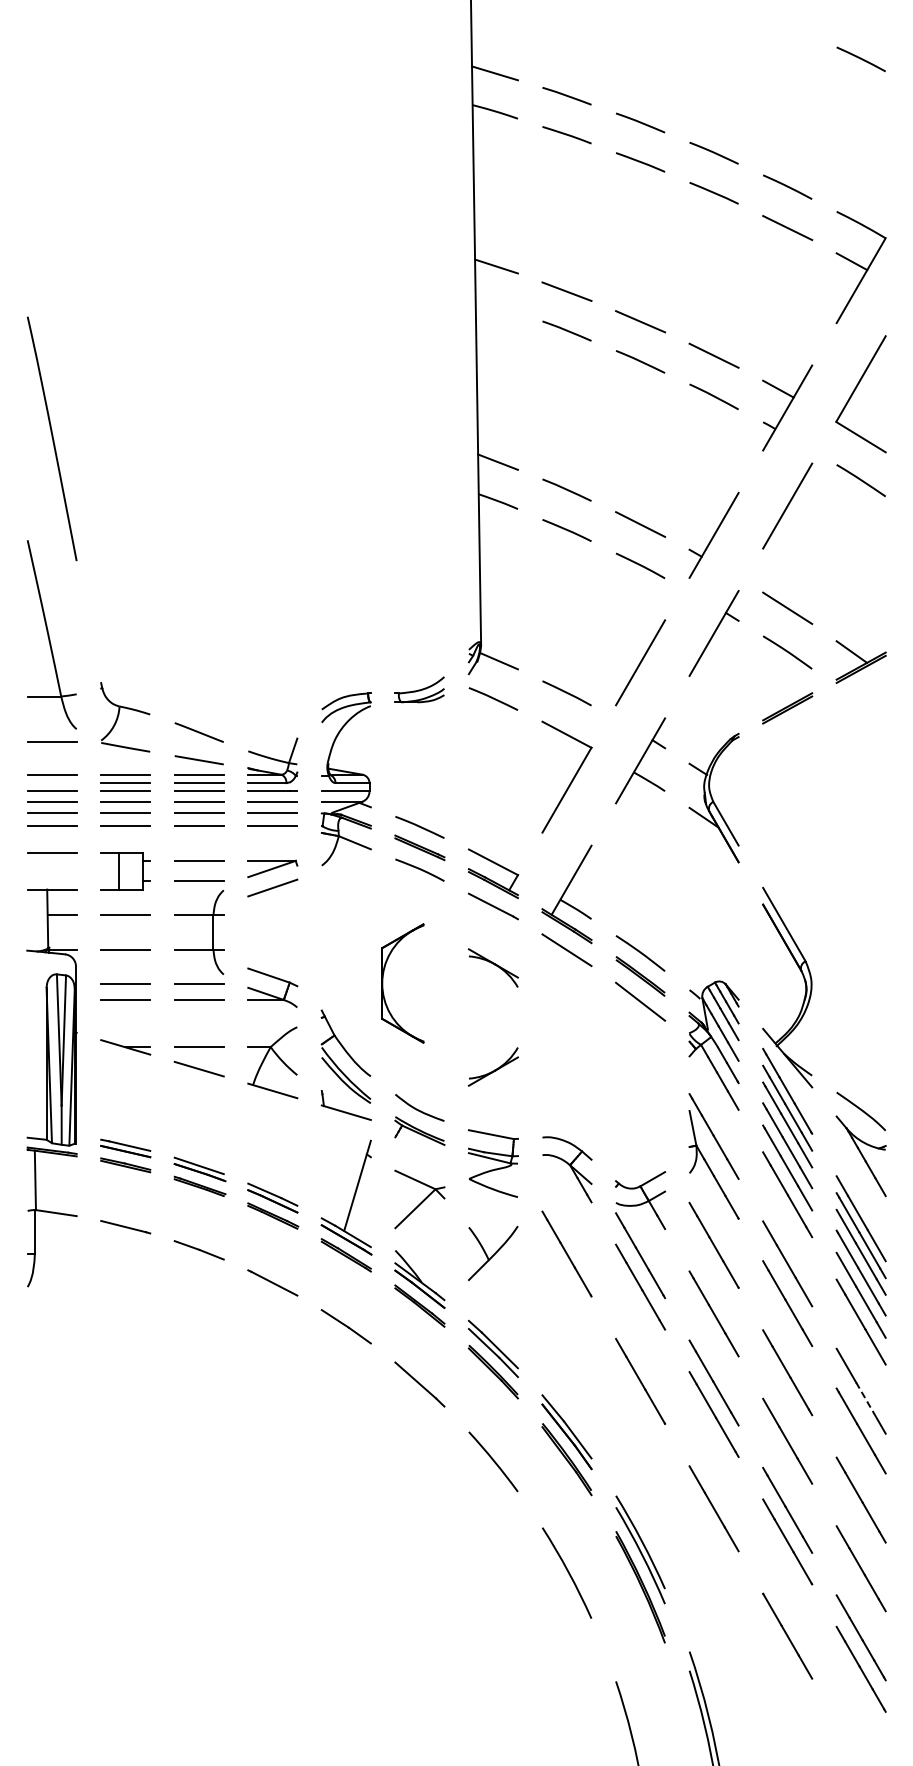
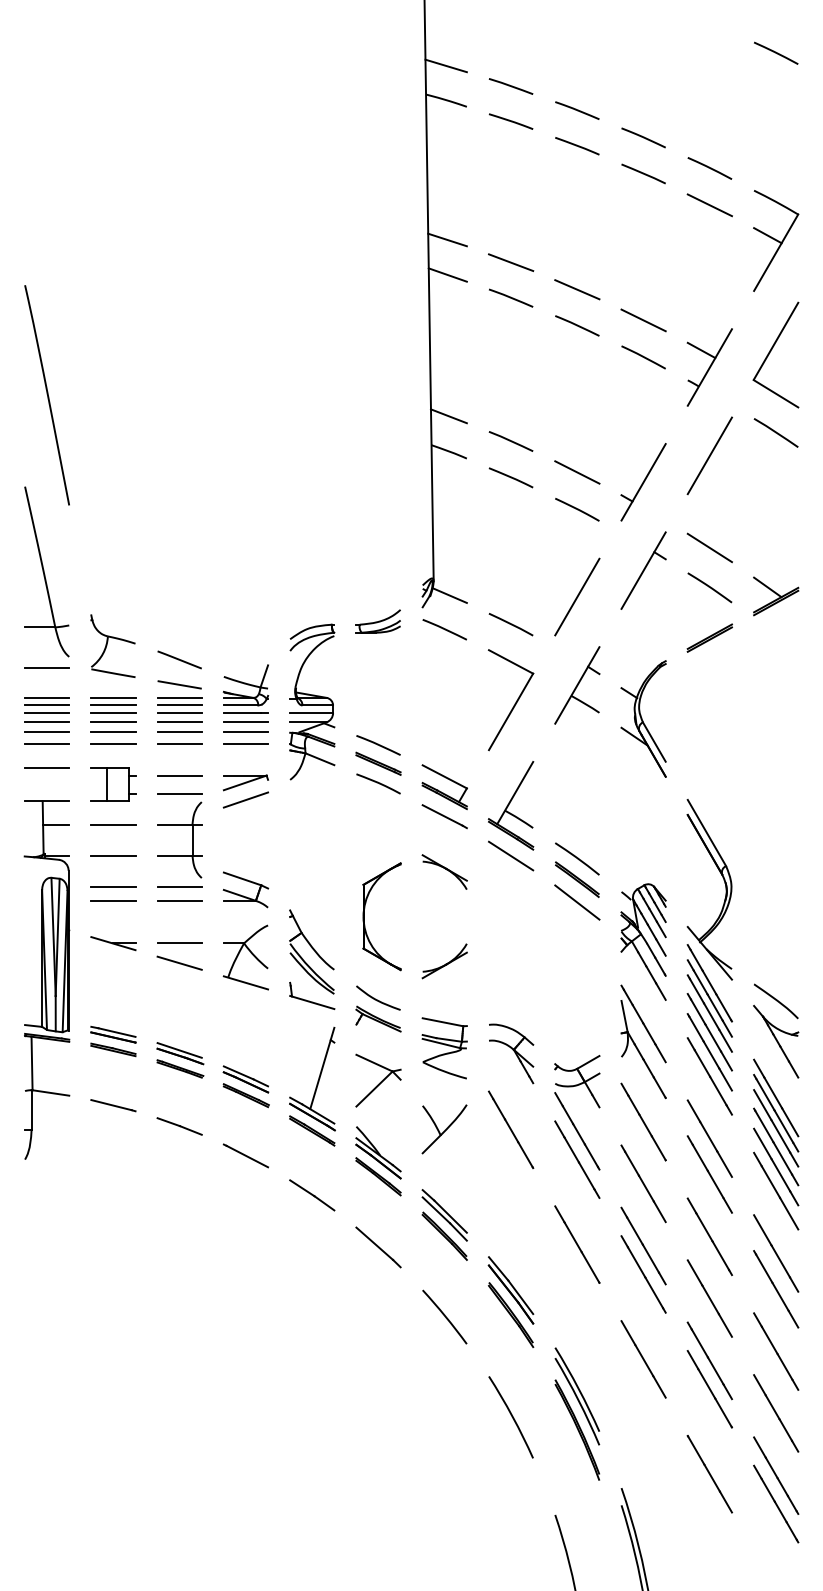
line: (496, 305) -> (447, 275), added
line: (51, 783) -> (46, 705), added
part: (383, 983) -> (364, 916), moved
line: (866, 1400) -> (780, 1261), dashed -> solid

